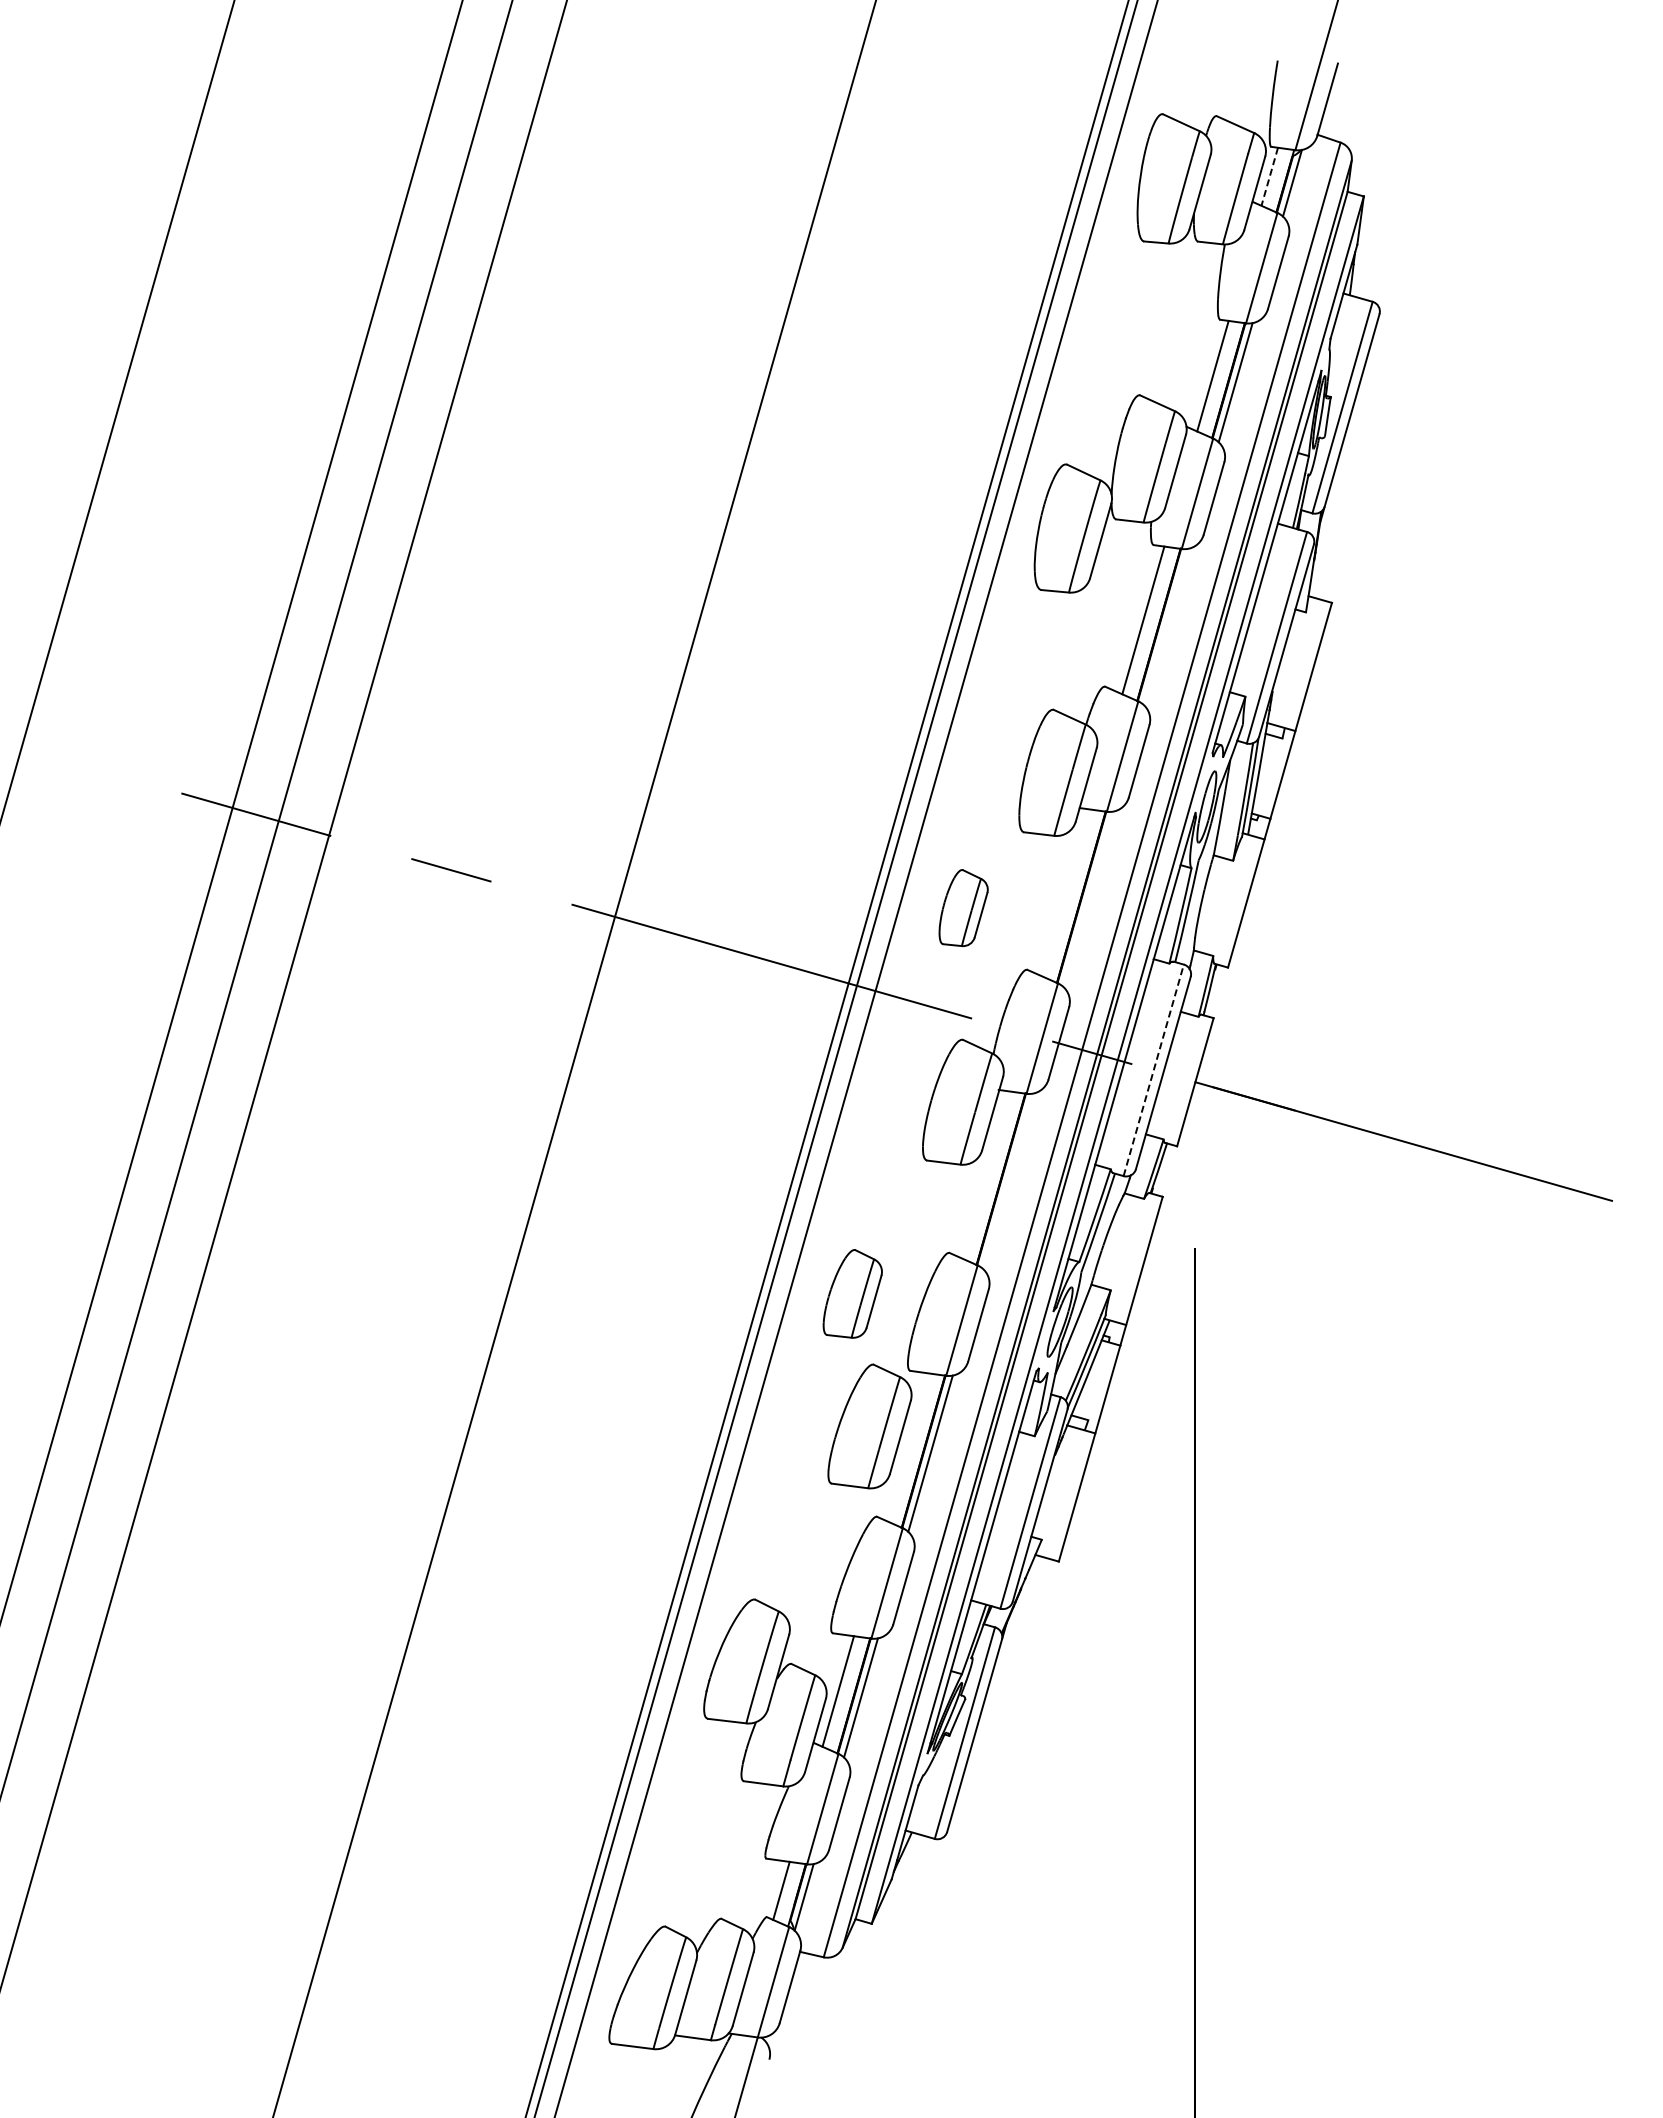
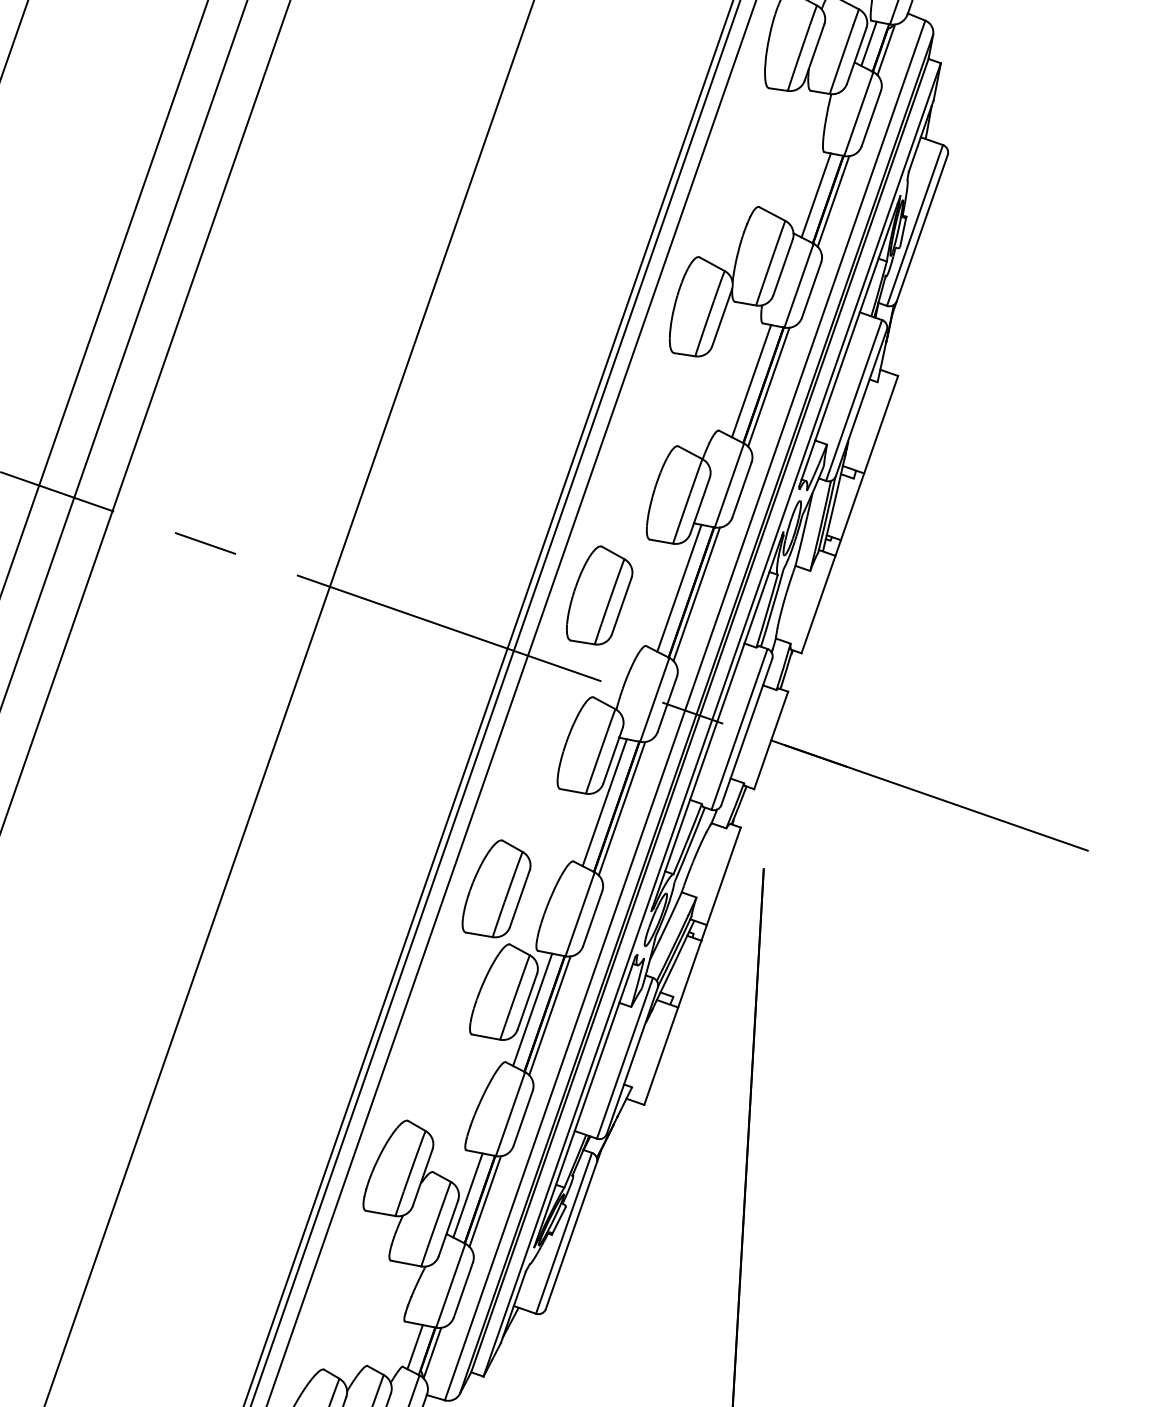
line: (1269, 177) -> (868, 44), dashed -> solid
line: (1165, 626) -> (768, 386), added
line: (1065, 892) -> (679, 588), added
line: (1088, 899) -> (696, 594), added
part: (963, 907) -> (599, 595), size x1.67
line: (1153, 1070) -> (739, 729), dashed -> solid
line: (985, 1174) -> (604, 802), added
line: (1008, 1181) -> (622, 808), added
part: (852, 1293) -> (496, 888), size x1.43
line: (907, 1447) -> (532, 1009), added

